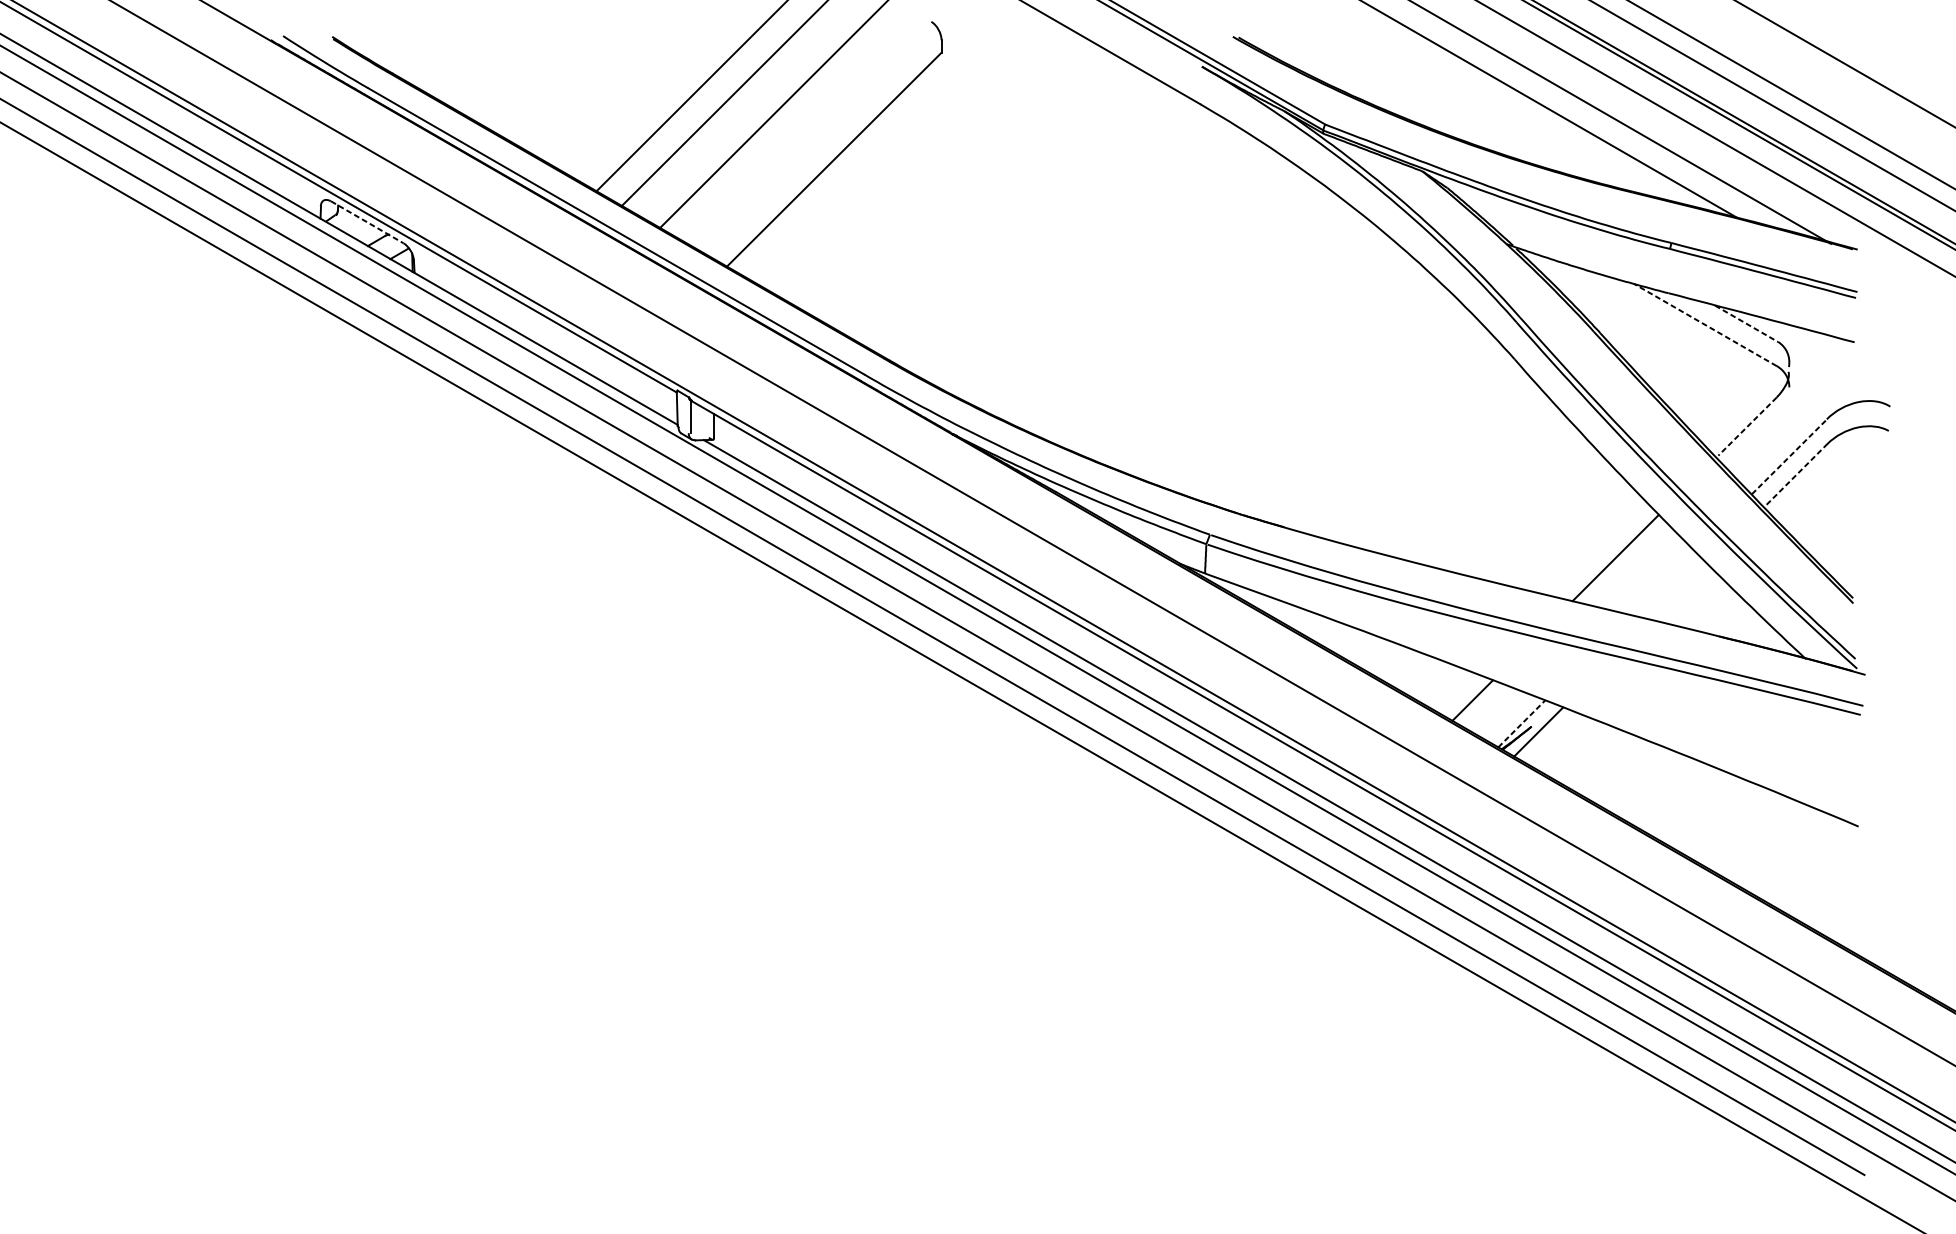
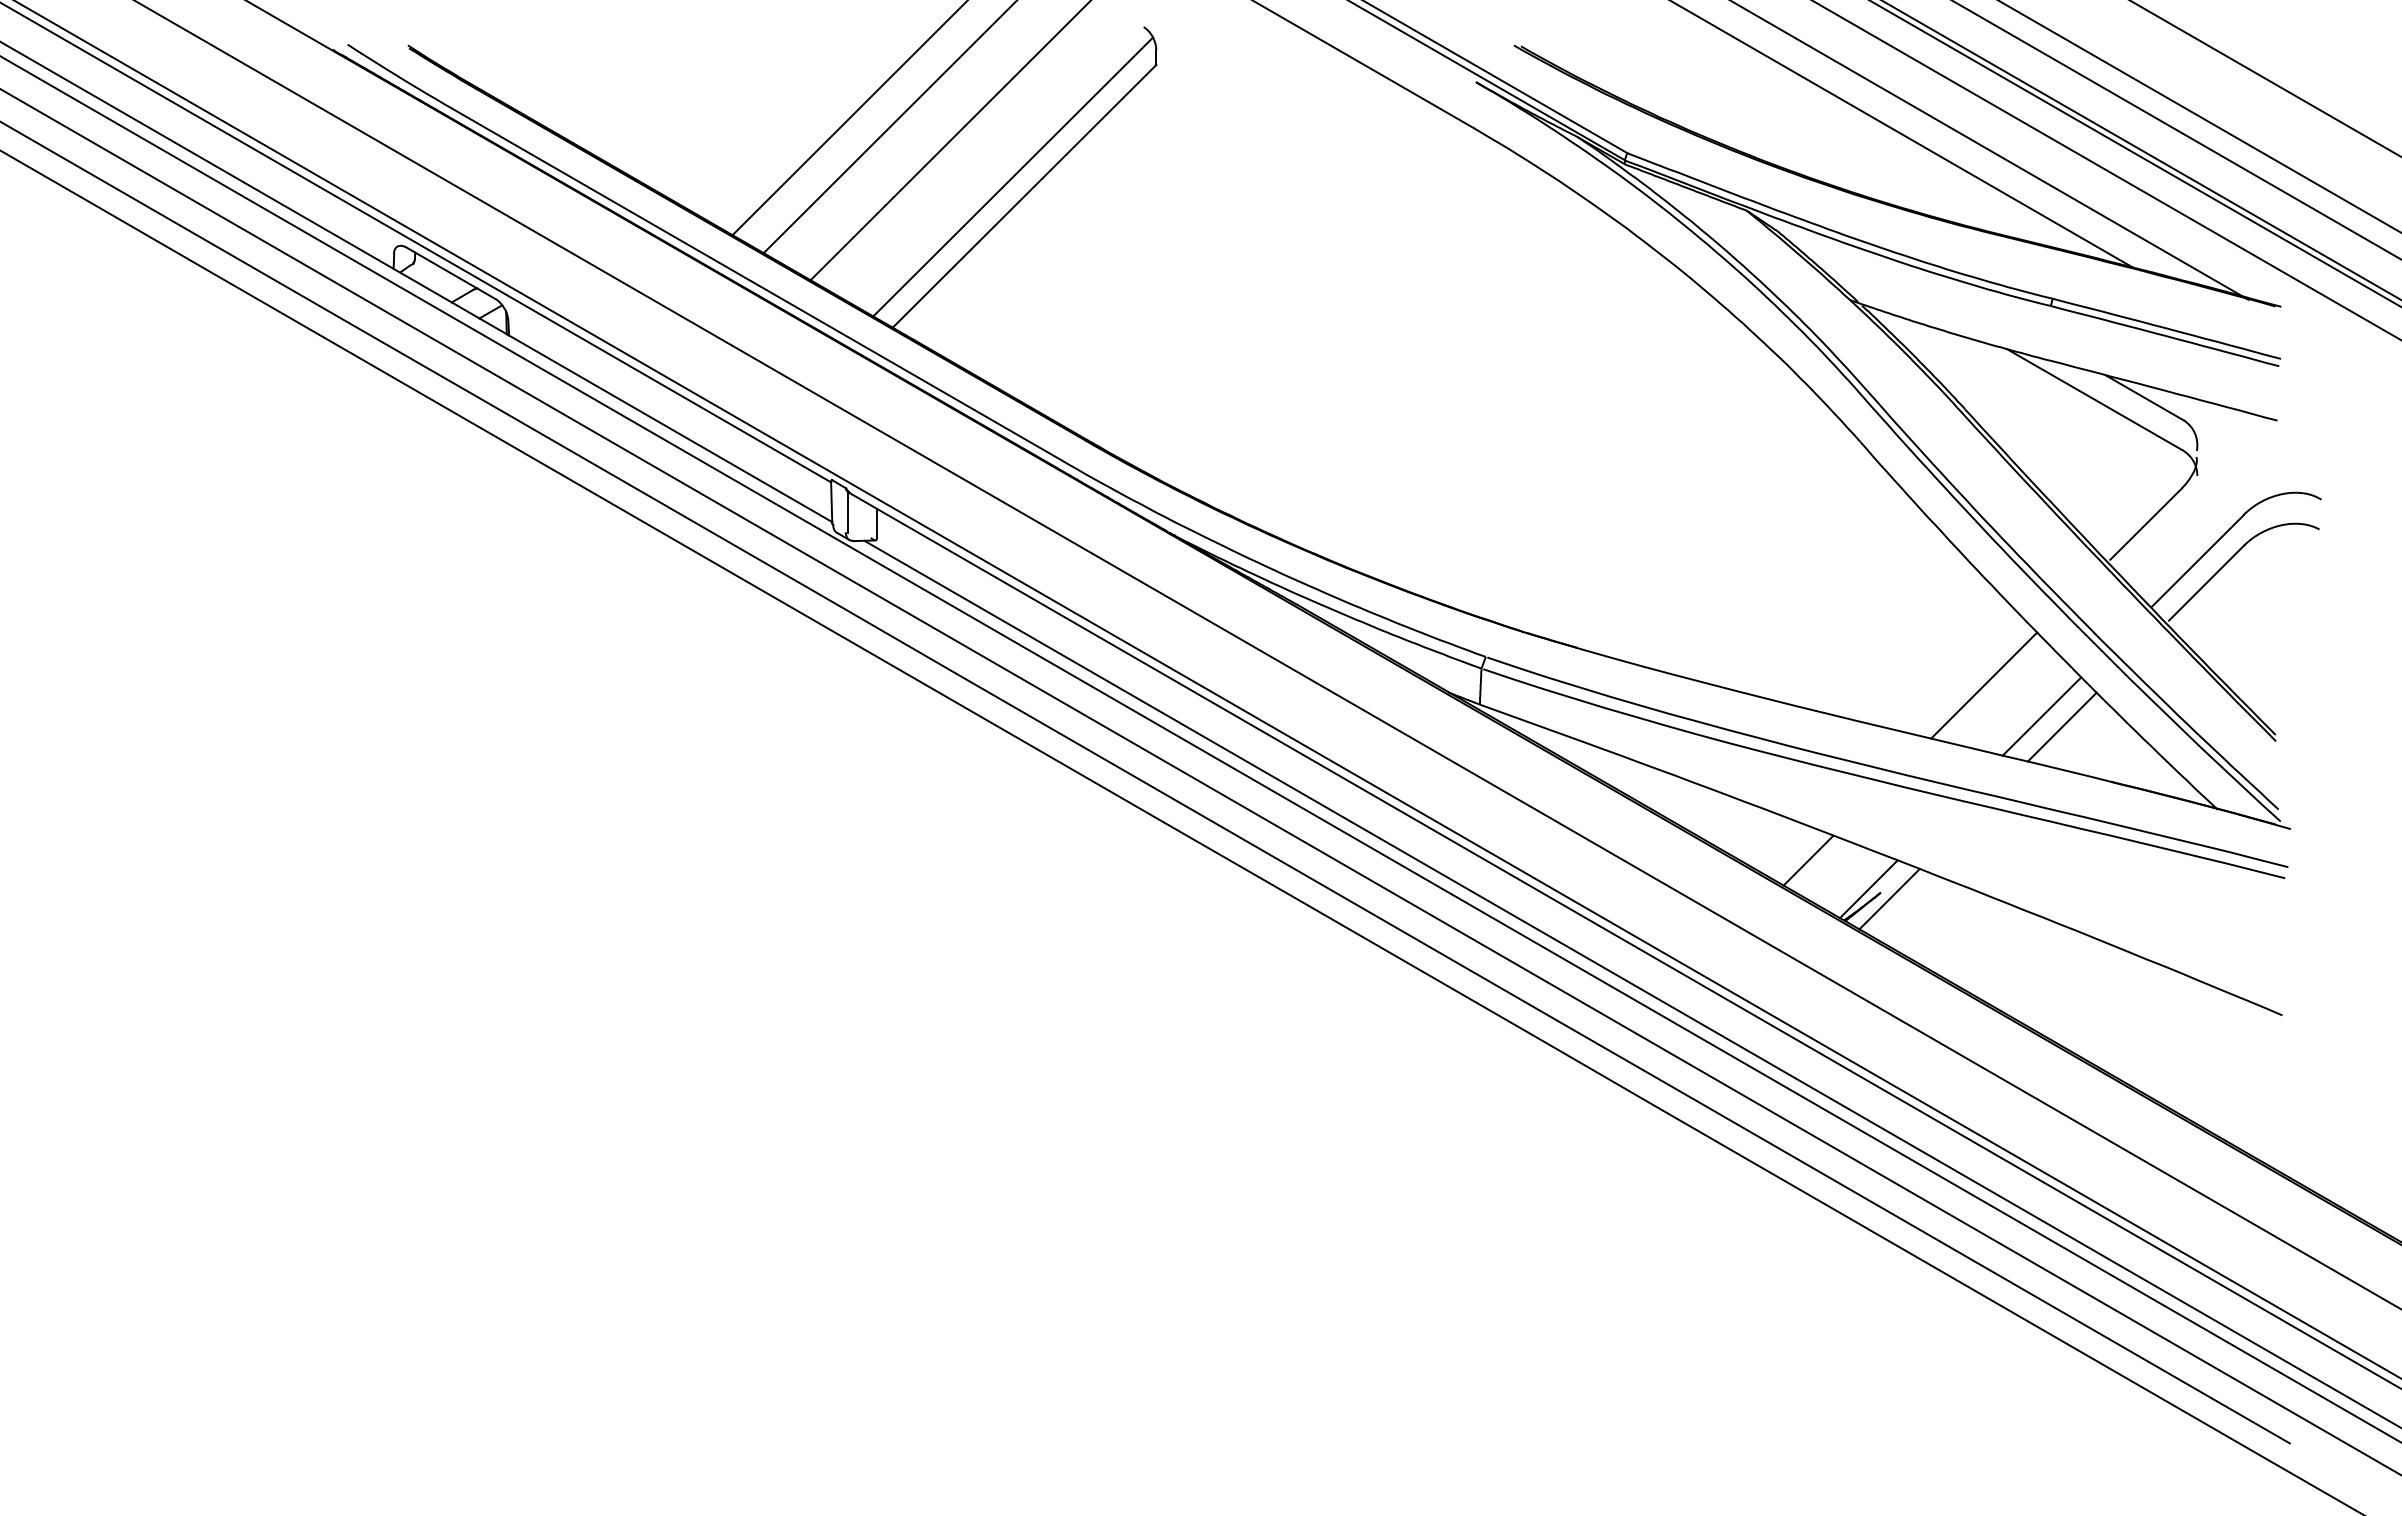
line: (825, 143) -> (1013, 176), added
line: (367, 222) -> (451, 273), dashed -> solid
line: (1746, 323) -> (2144, 397), dashed -> solid
line: (1704, 325) -> (2093, 399), dashed -> solid
line: (1747, 426) -> (2146, 524), dashed -> solid
line: (1789, 456) -> (2197, 560), dashed -> solid
line: (1796, 474) -> (2206, 583), dashed -> solid
line: (1662, 583) -> (2041, 716), added
line: (1678, 591) -> (2061, 726), added
line: (1521, 724) -> (1868, 889), dashed -> solid

